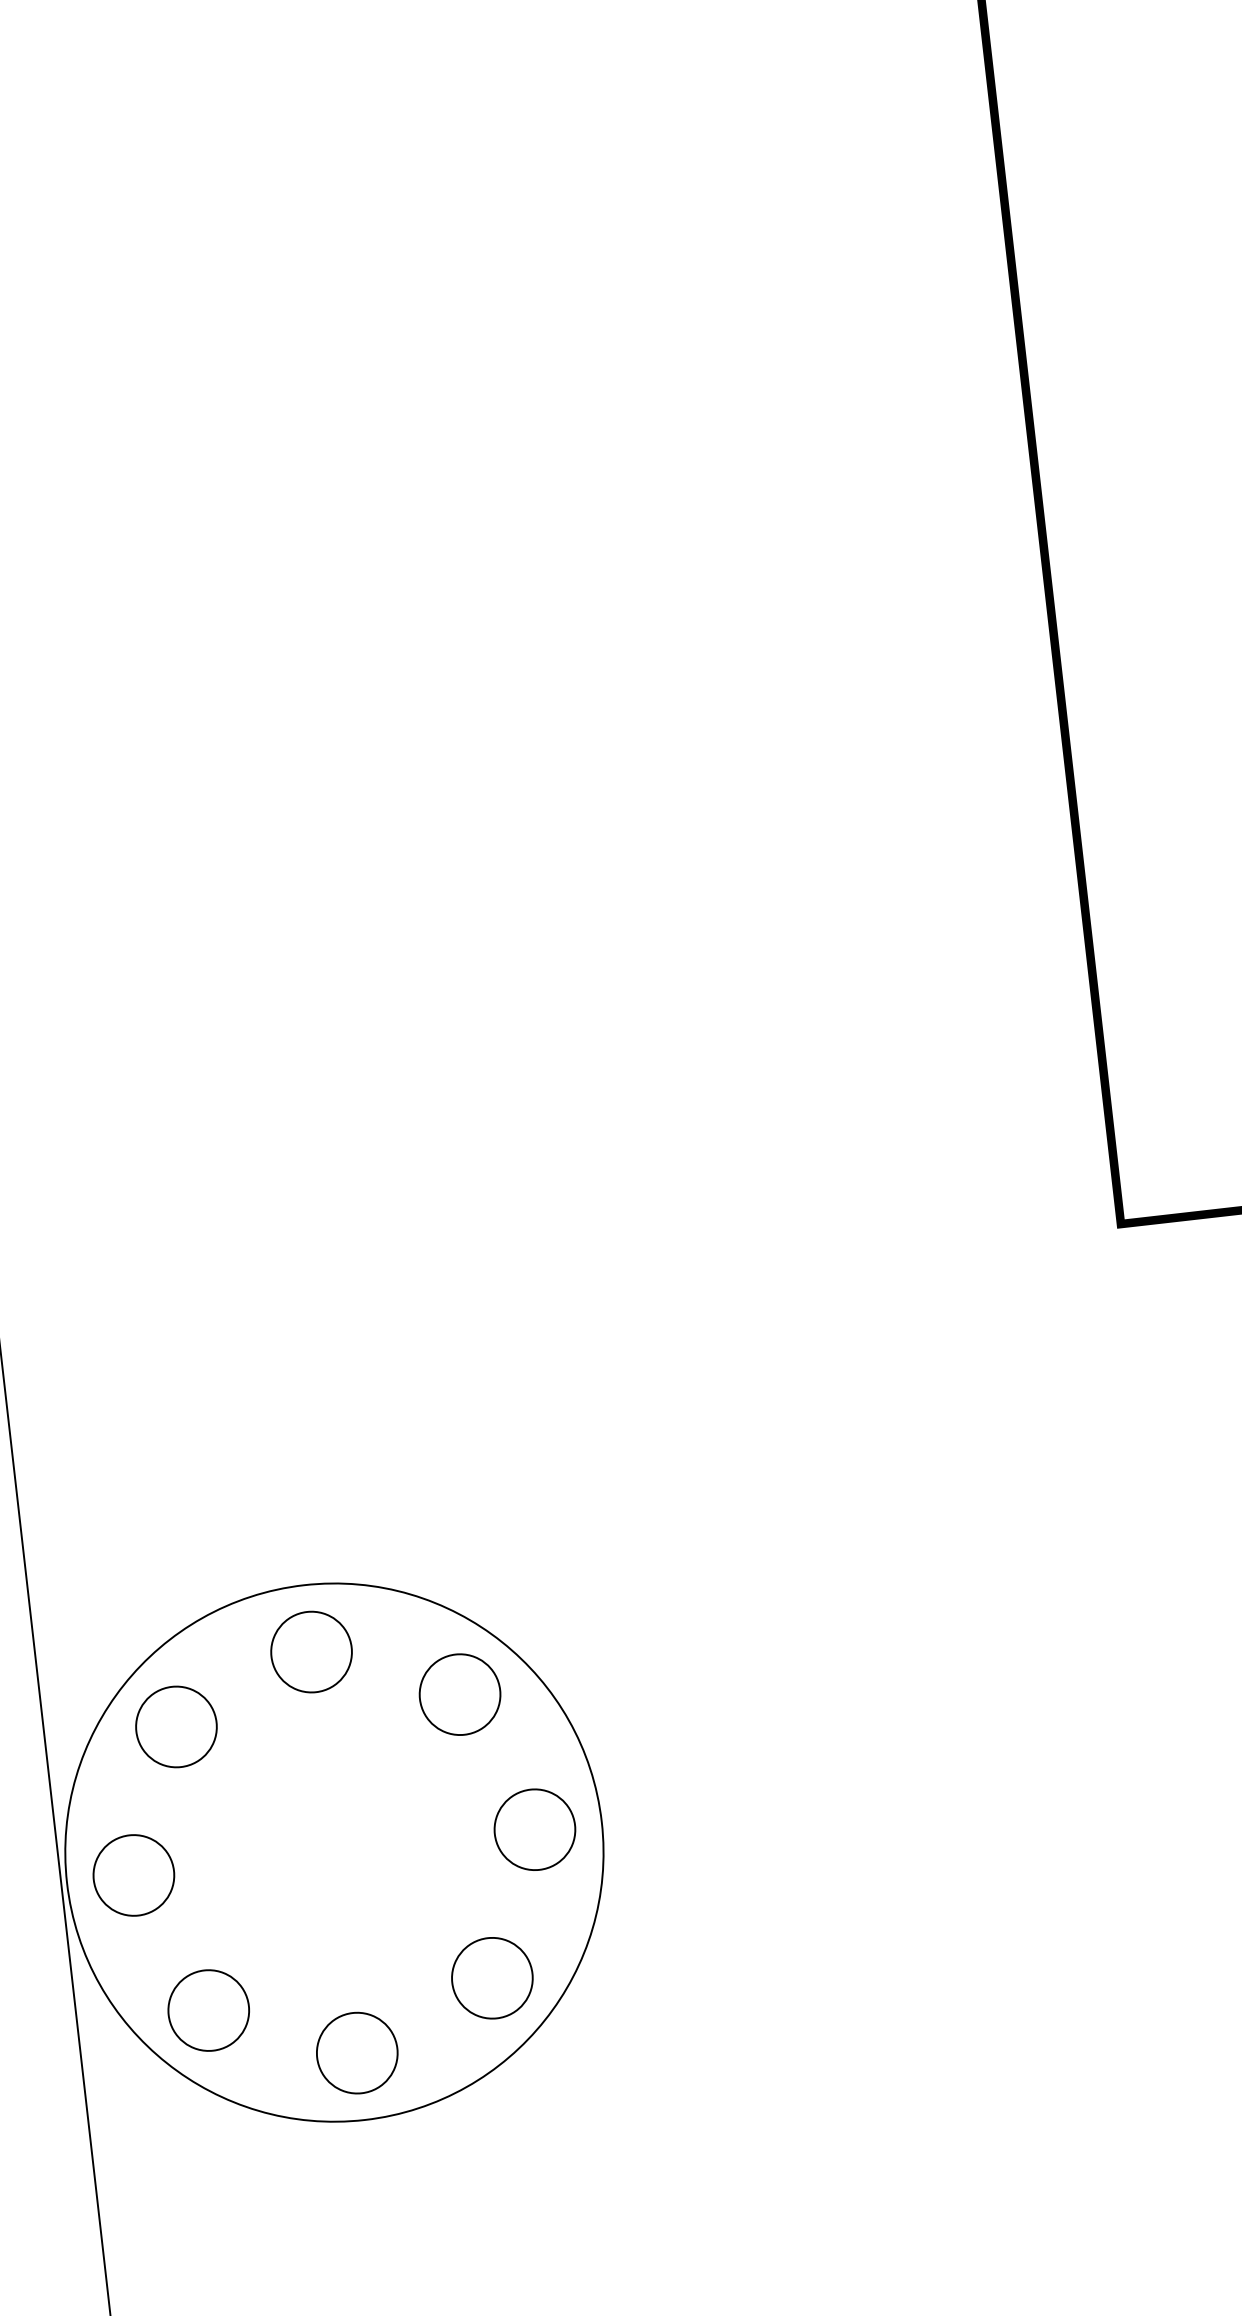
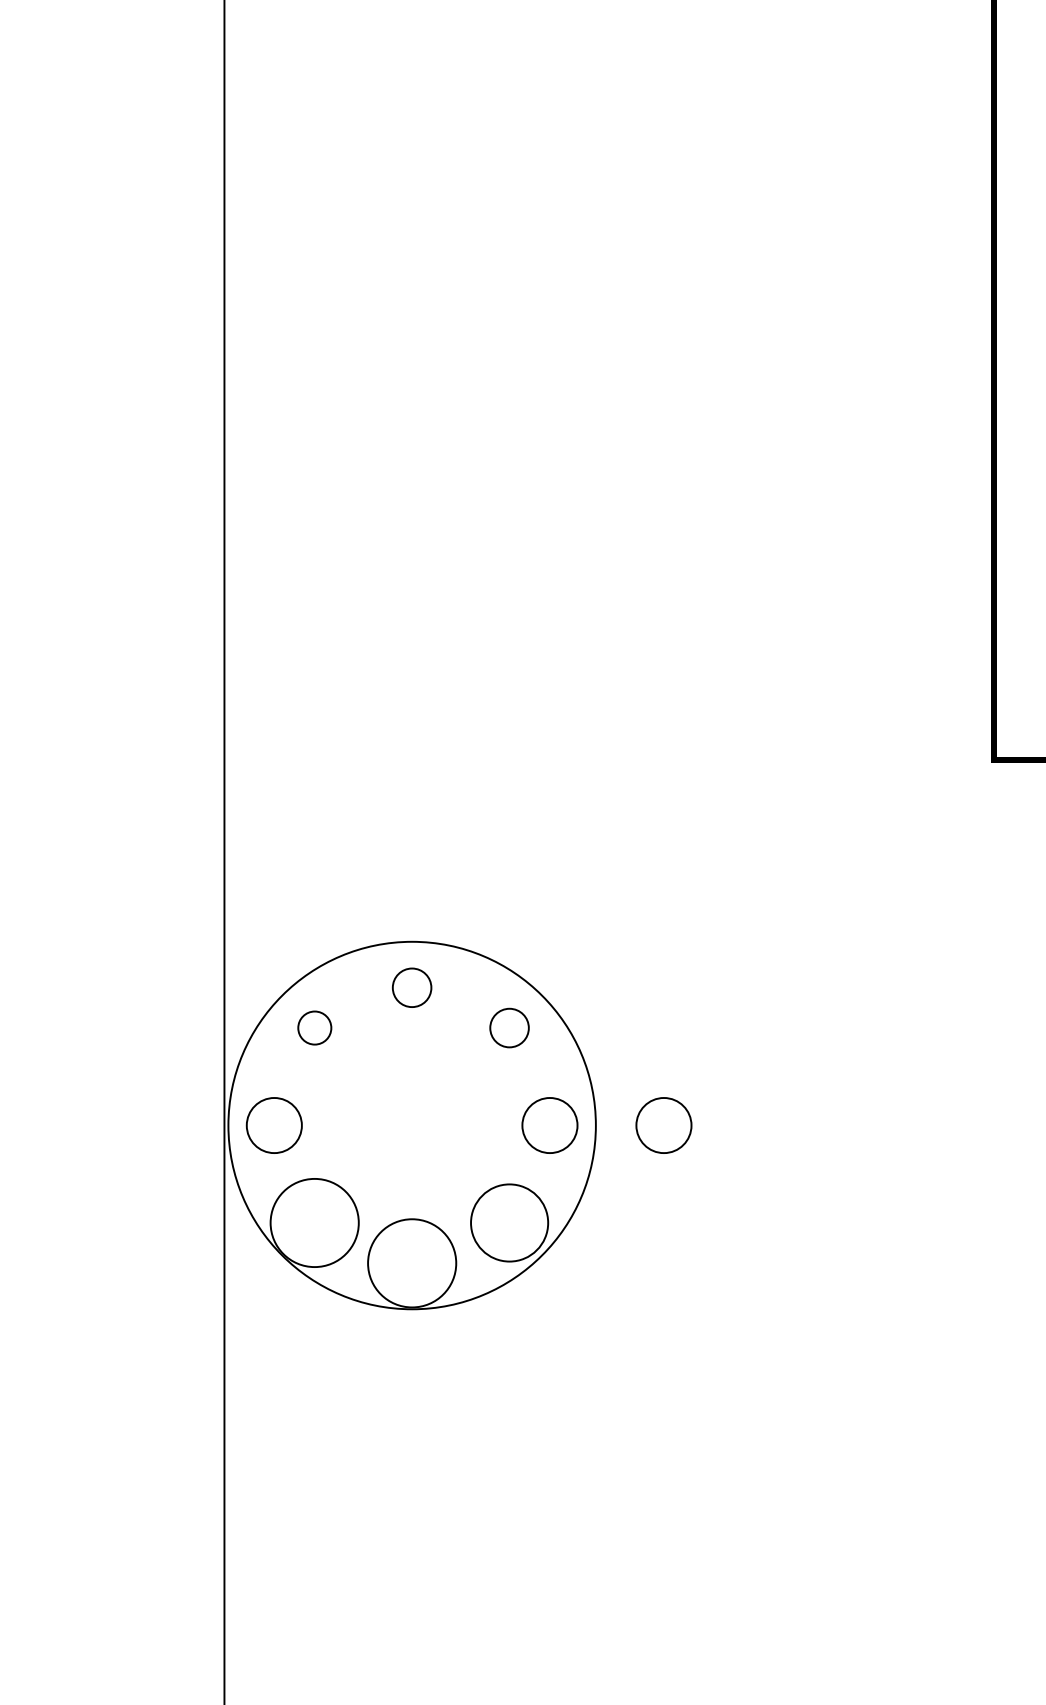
circle: (310, 1651) -> (411, 987), size x0.7
circle: (459, 1693) -> (509, 1027), size x0.7
circle: (176, 1726) -> (314, 1027), size x0.6
circle: (700, 1810) -> (663, 1125), added
circle: (492, 1977) -> (509, 1222), size x1.4
circle: (208, 2009) -> (314, 1222), size x1.6
circle: (356, 2052) -> (411, 1262), size x1.6

